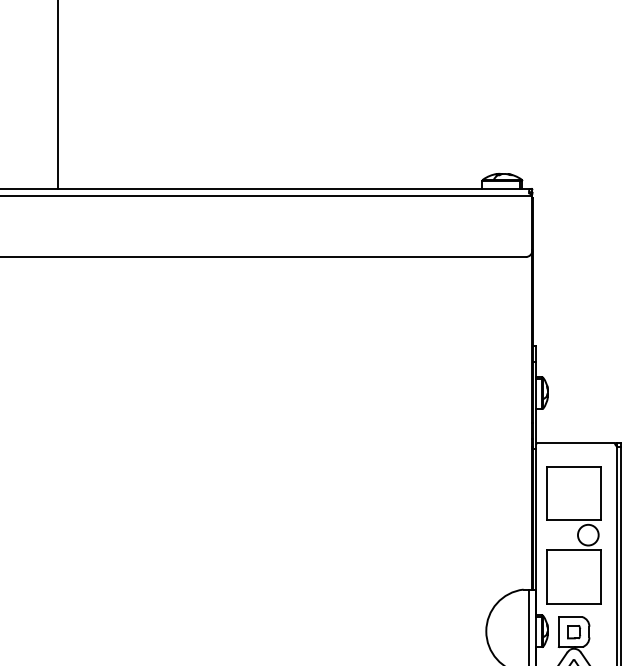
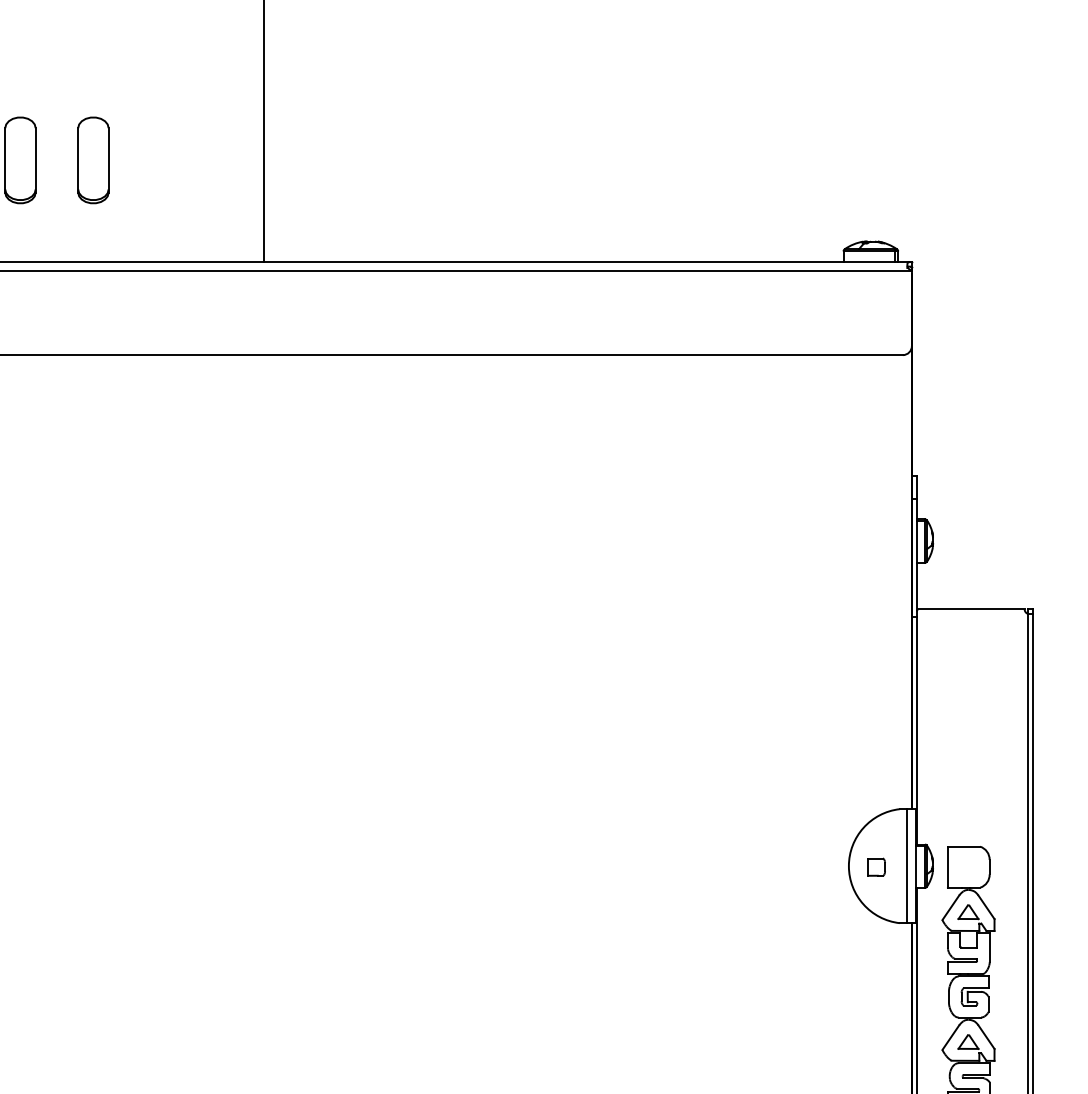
part: (573, 534) -> (968, 734), removed
part: (573, 631) -> (876, 866), moved

